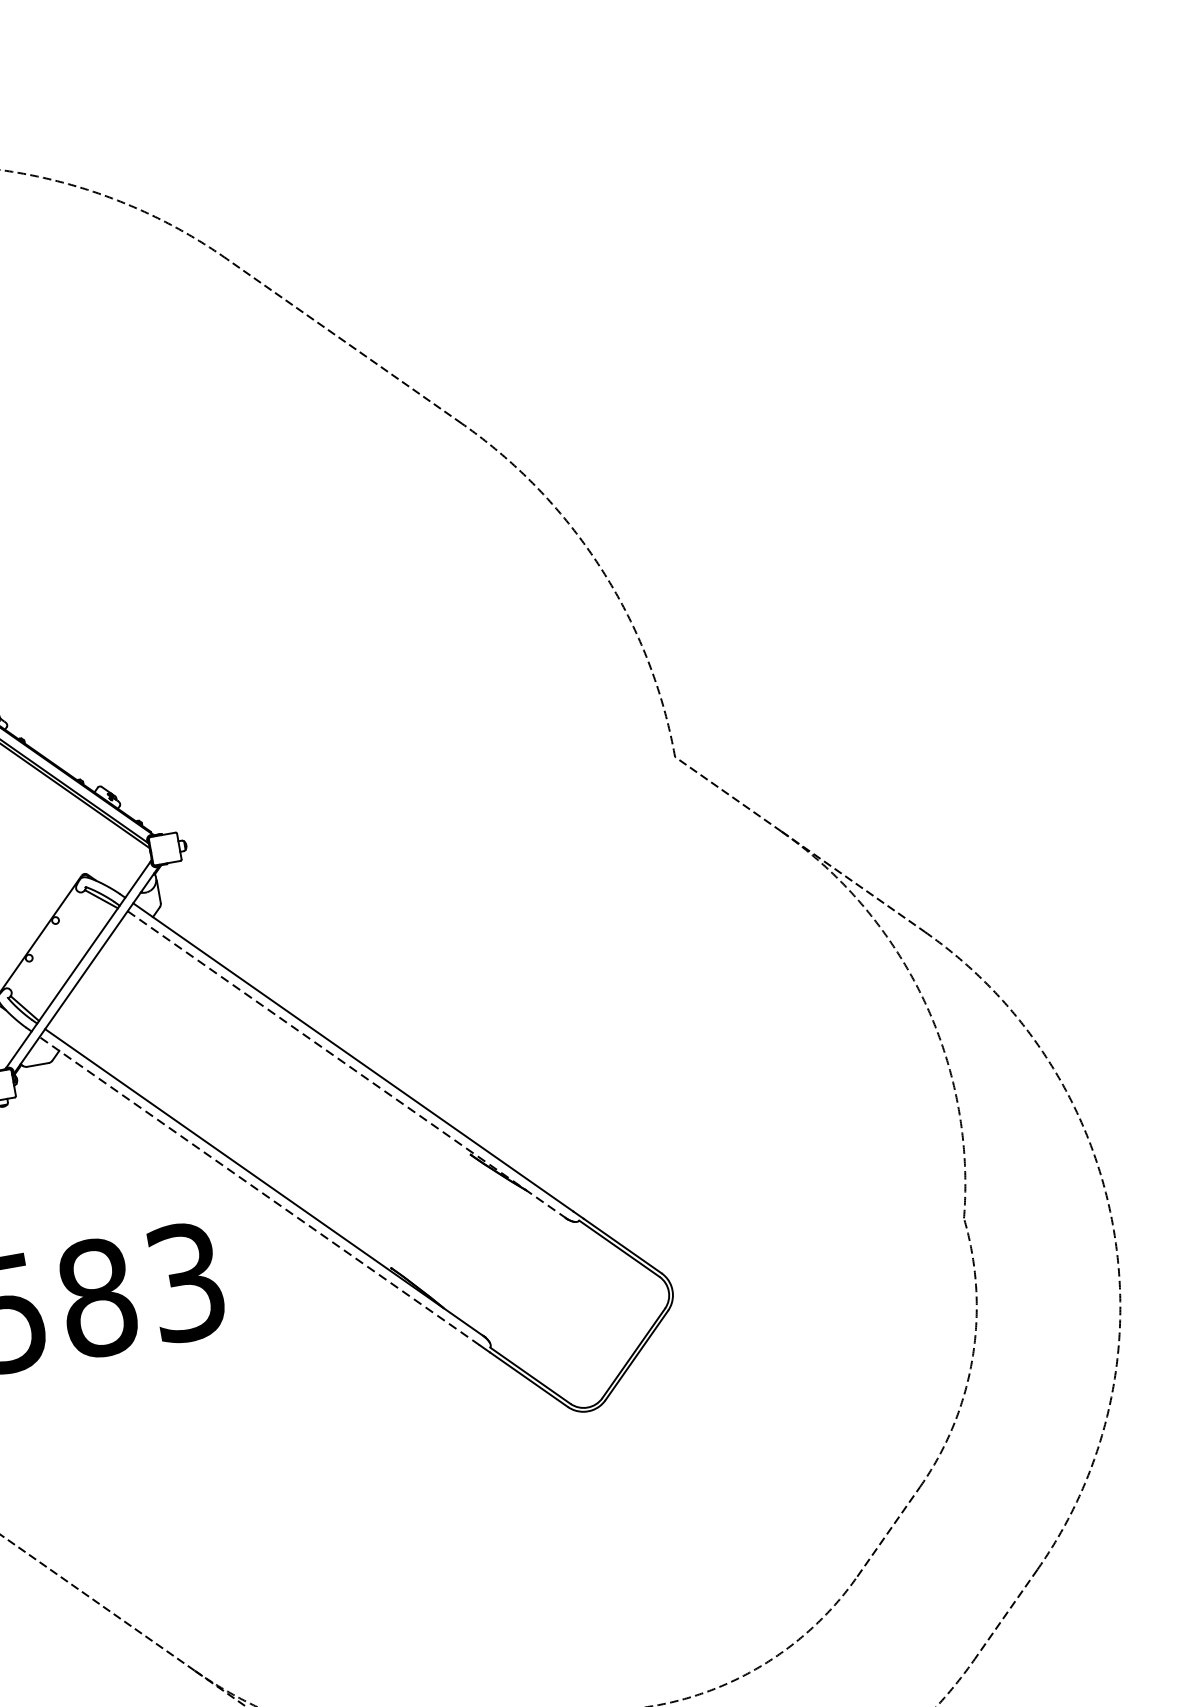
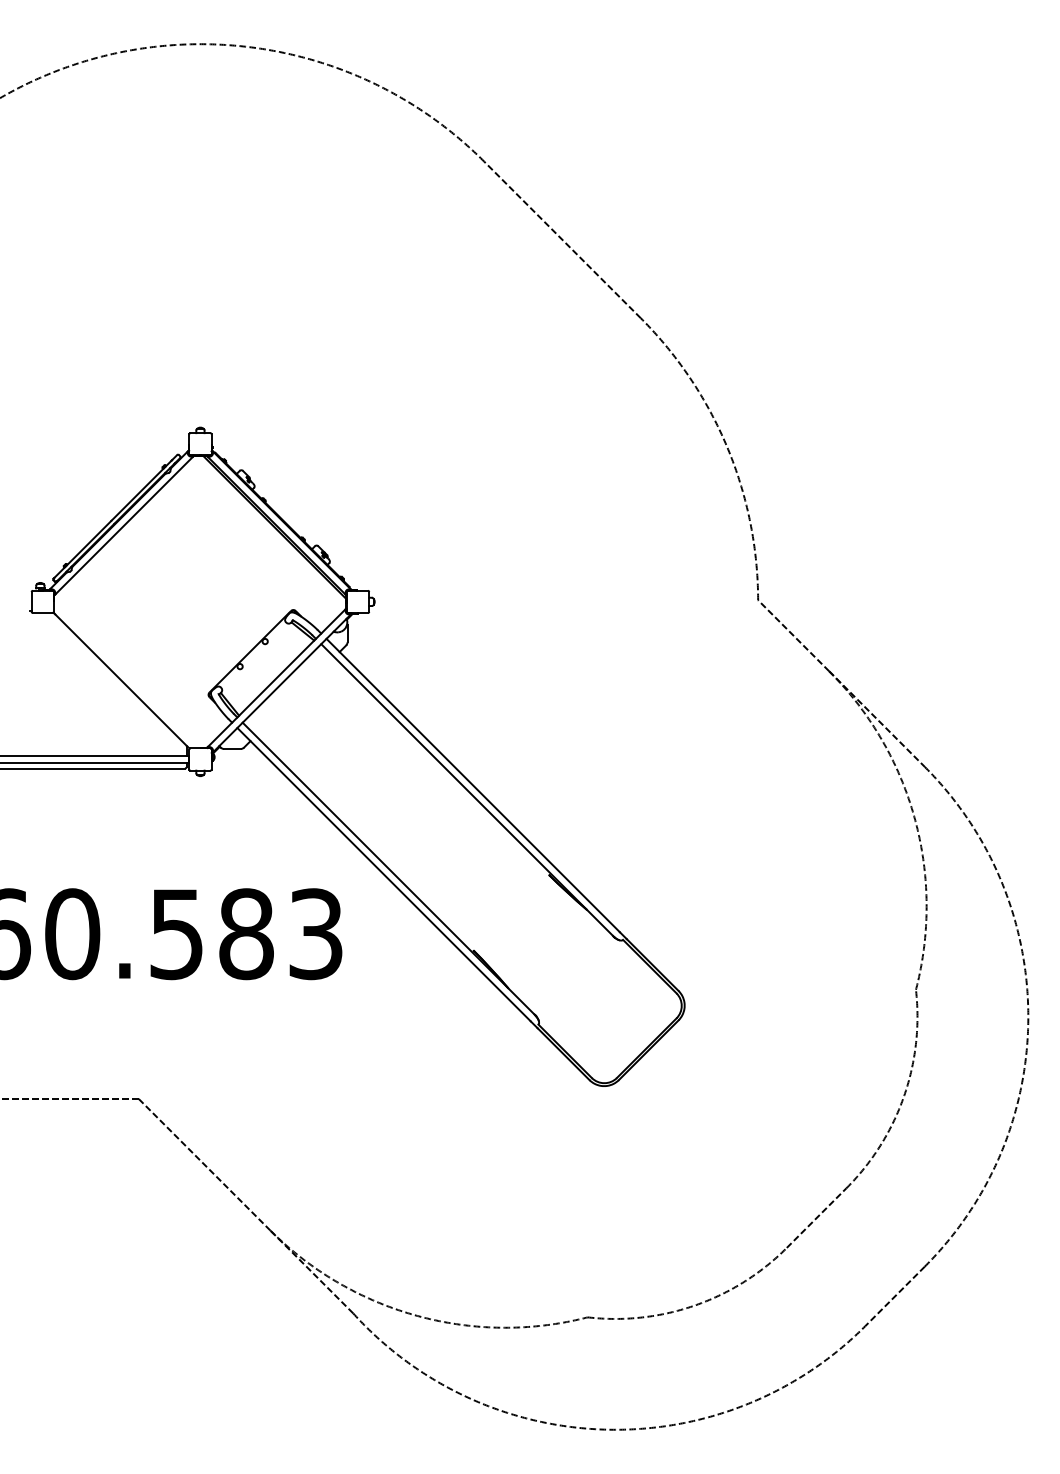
line: (348, 1066) -> (468, 791), dashed -> solid
line: (258, 1191) -> (383, 874), dashed -> solid

